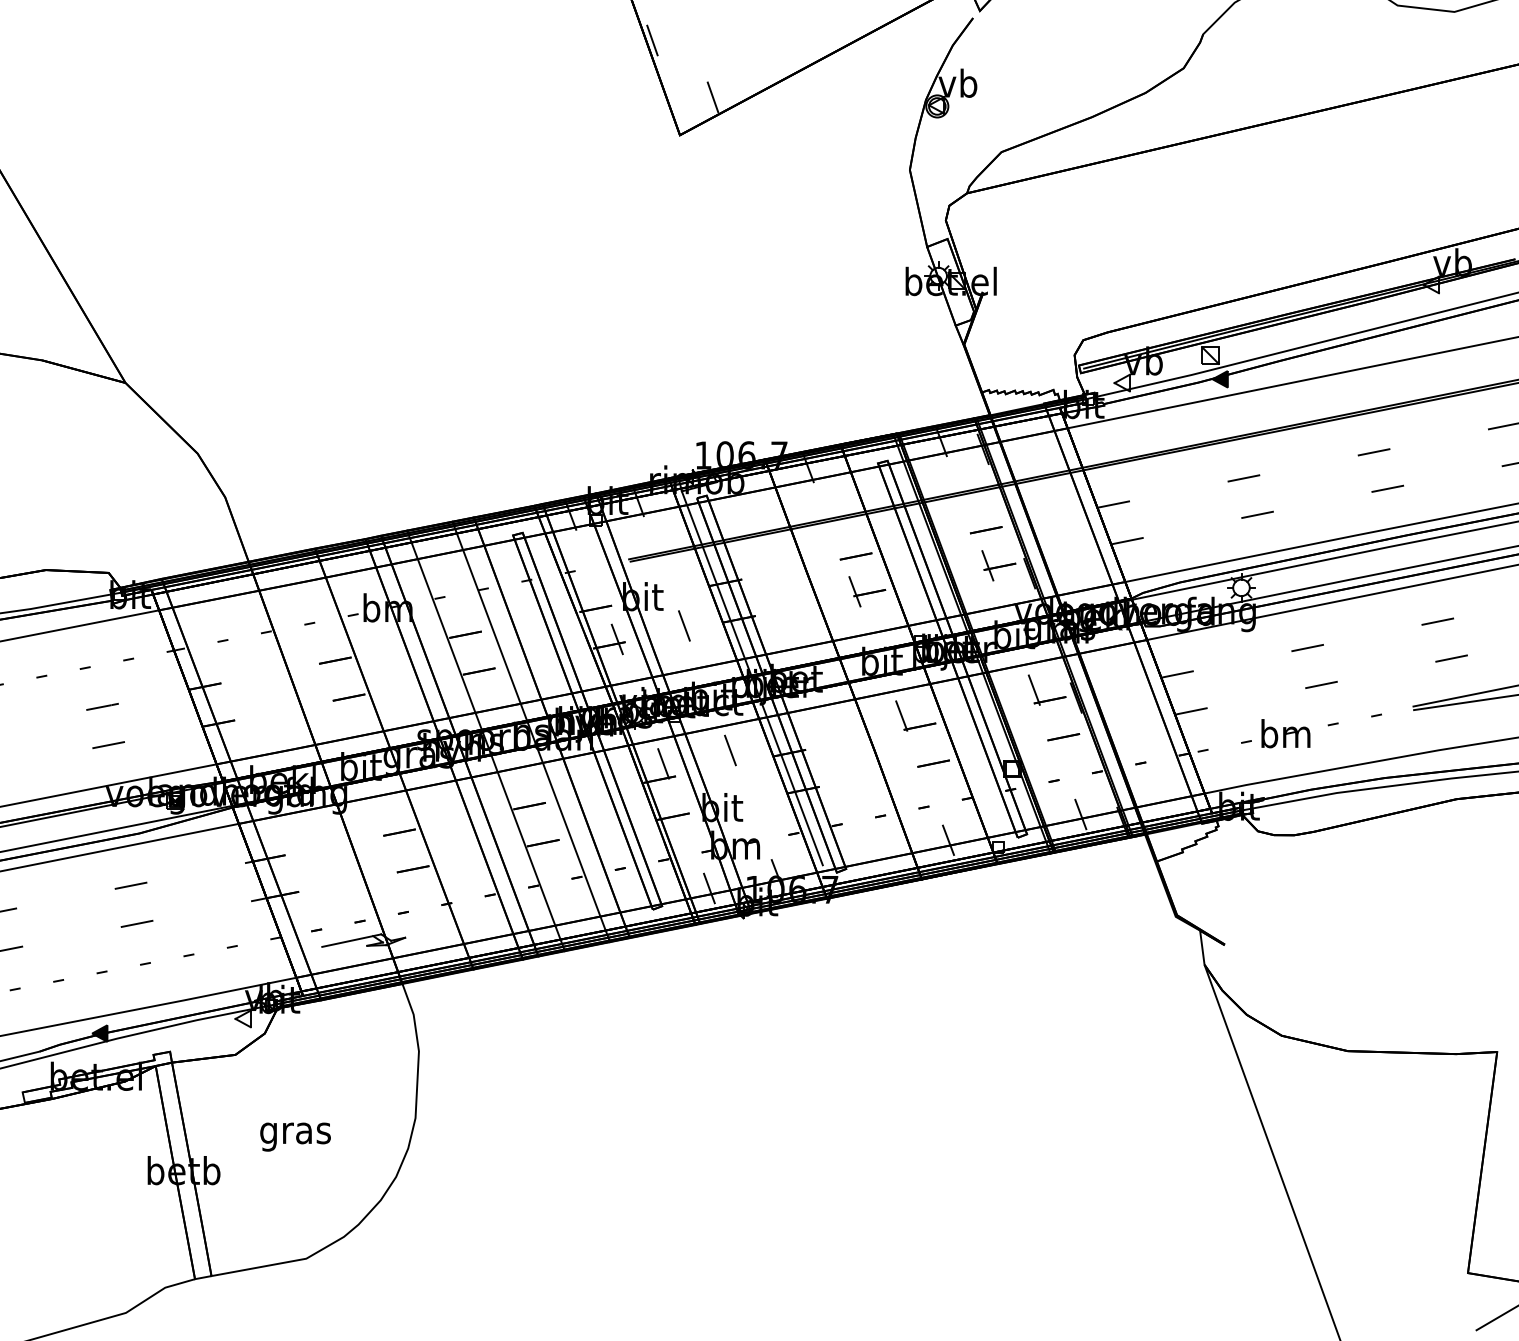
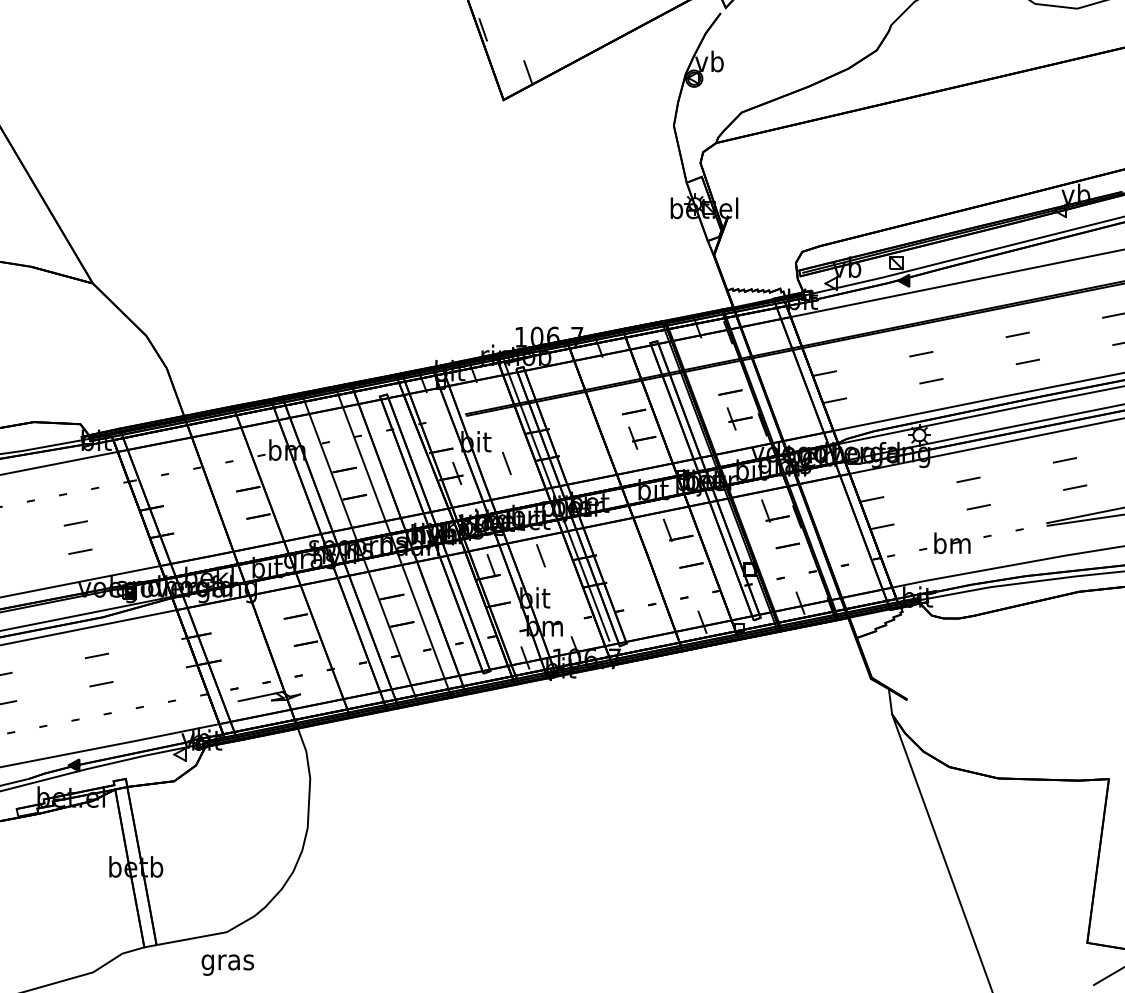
text: (295, 1136) -> (227, 964), moved

